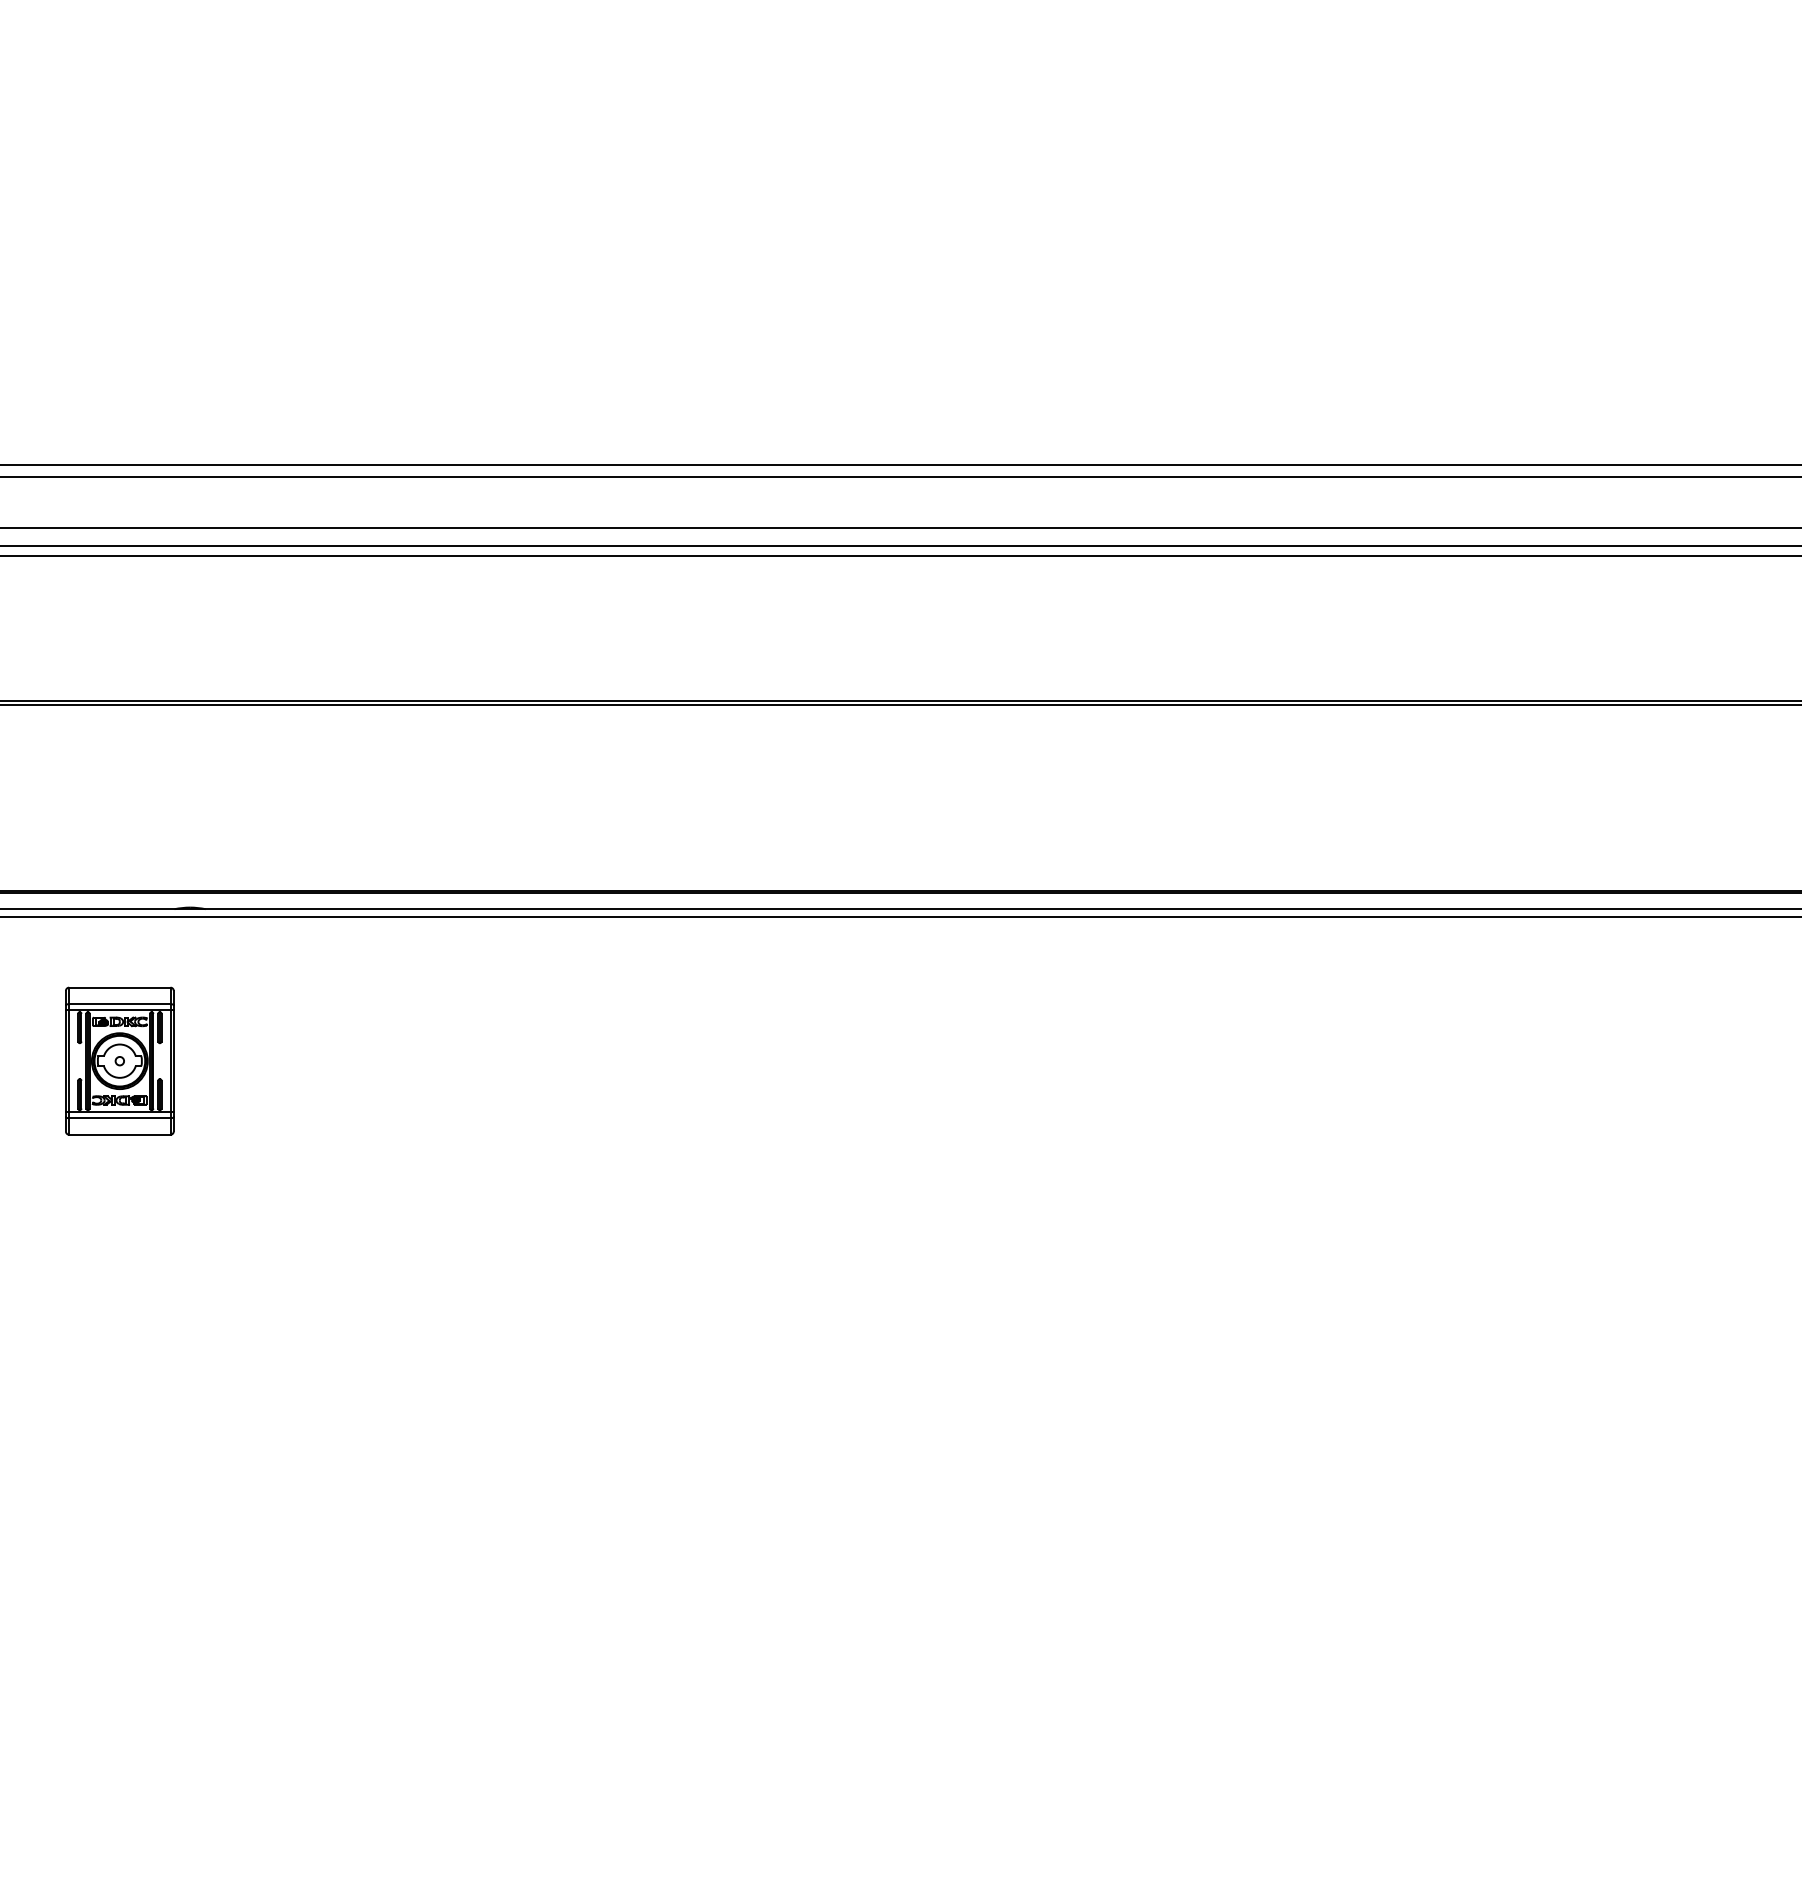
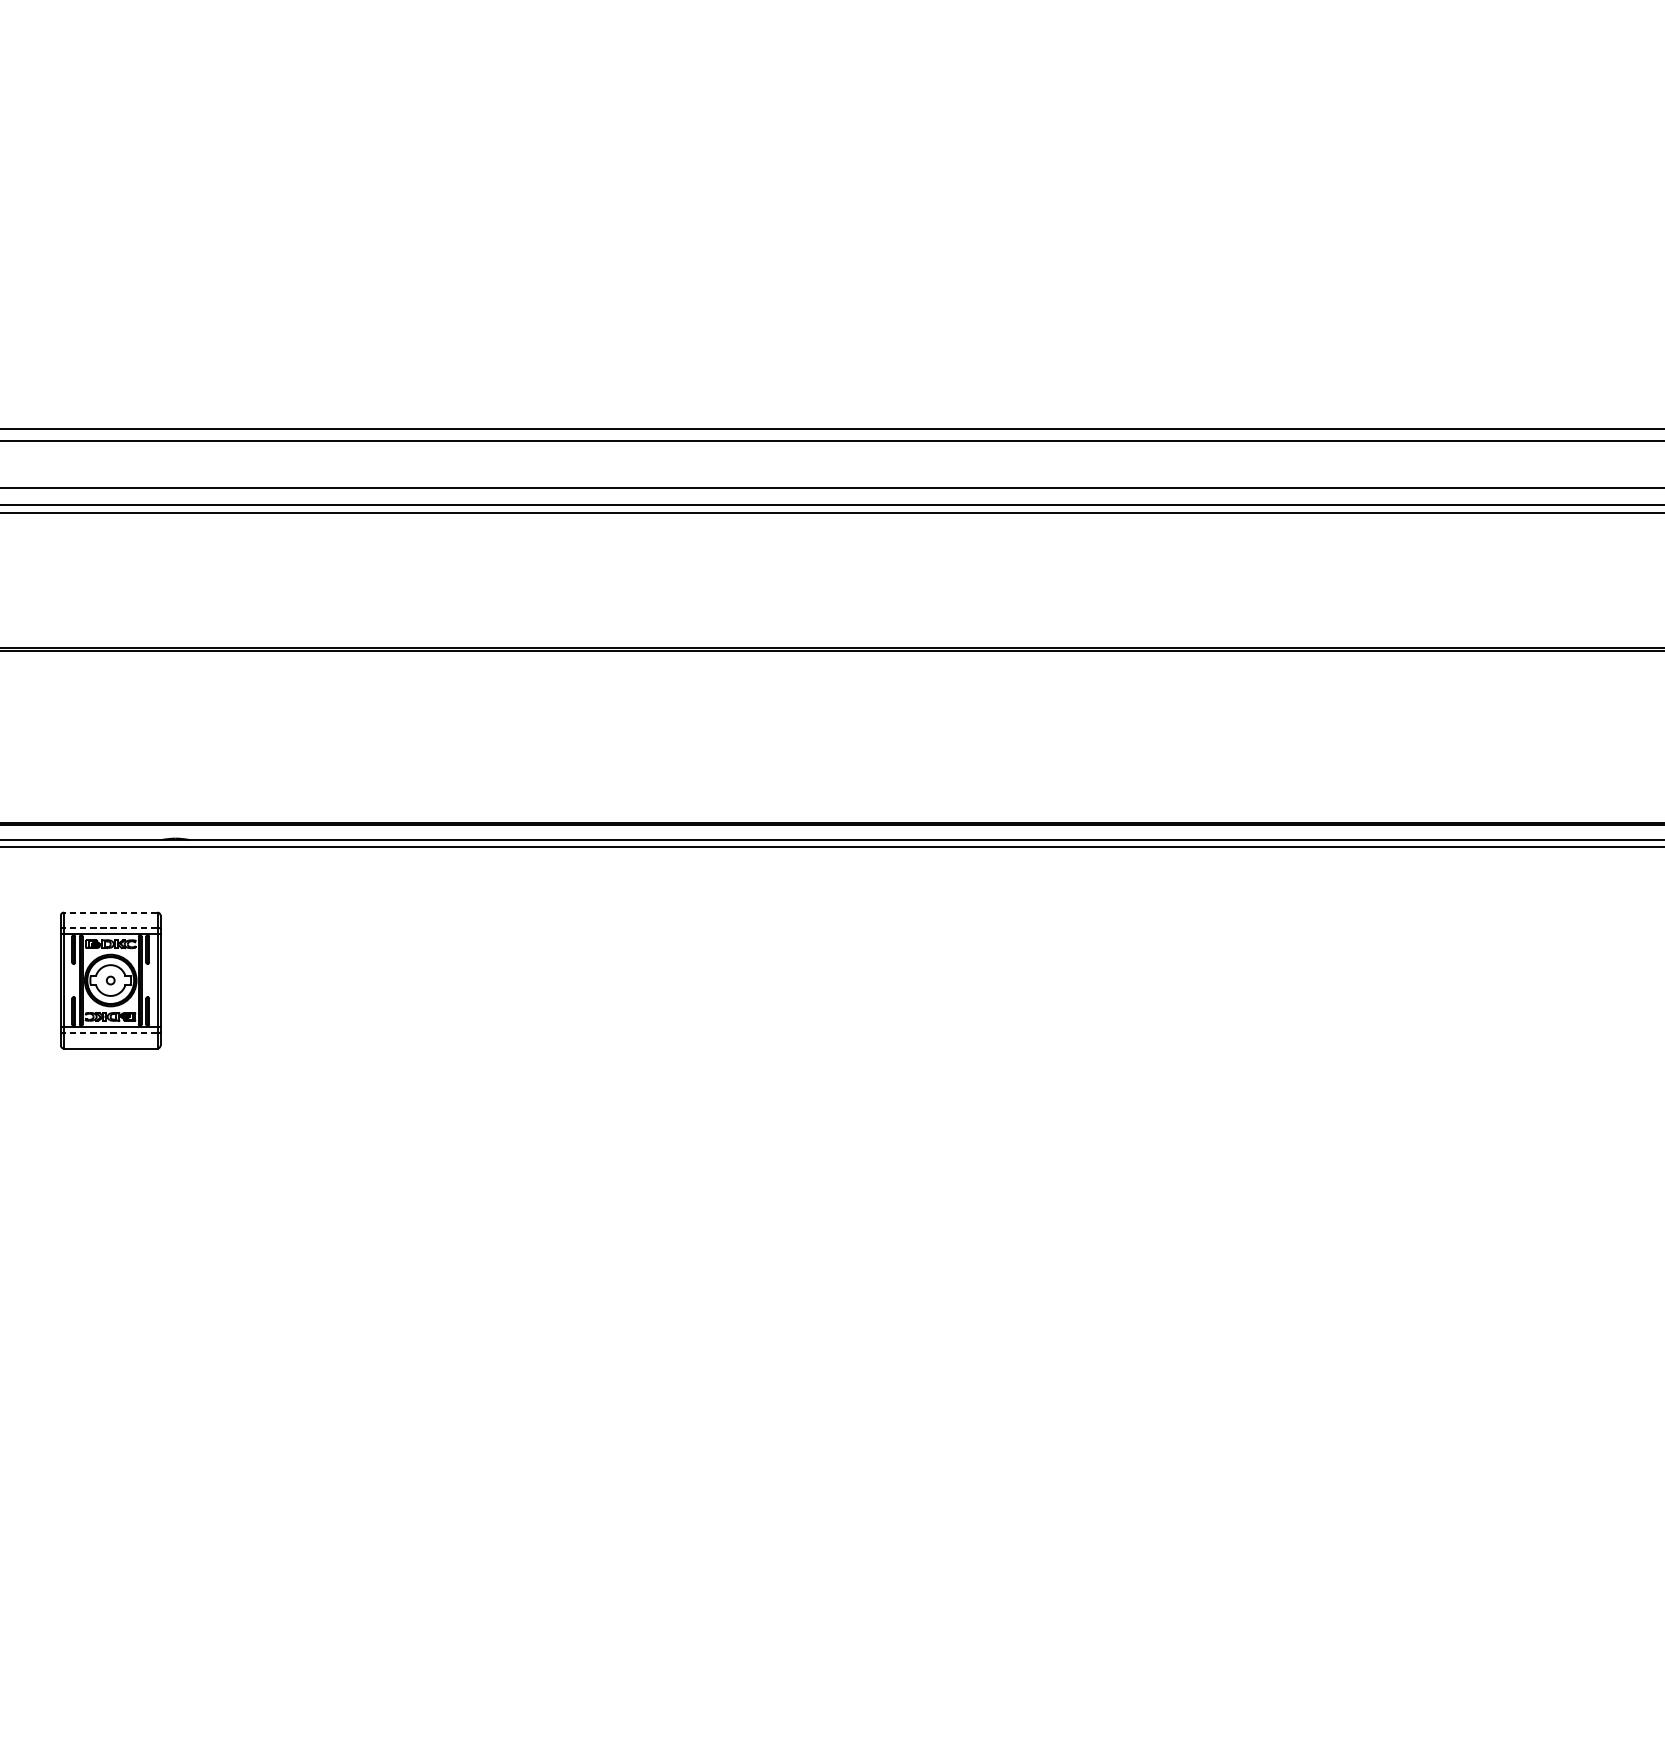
line: (119, 987) -> (110, 912), solid -> dashed
line: (119, 1004) -> (110, 928), solid -> dashed
line: (119, 1118) -> (110, 1033), solid -> dashed

